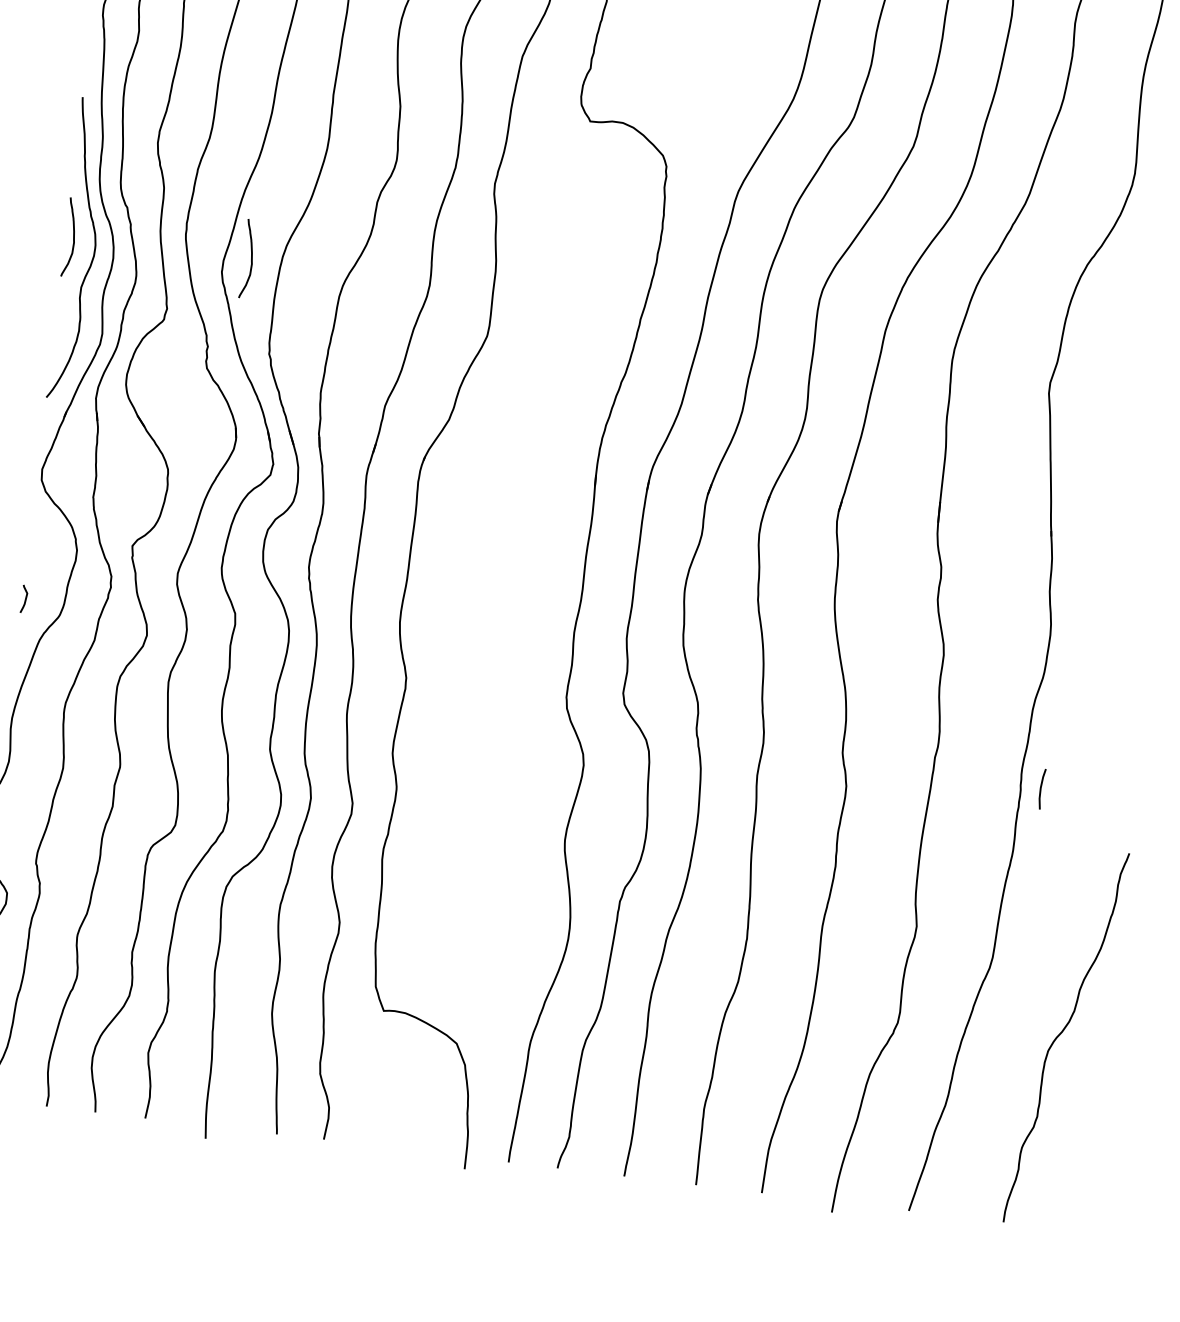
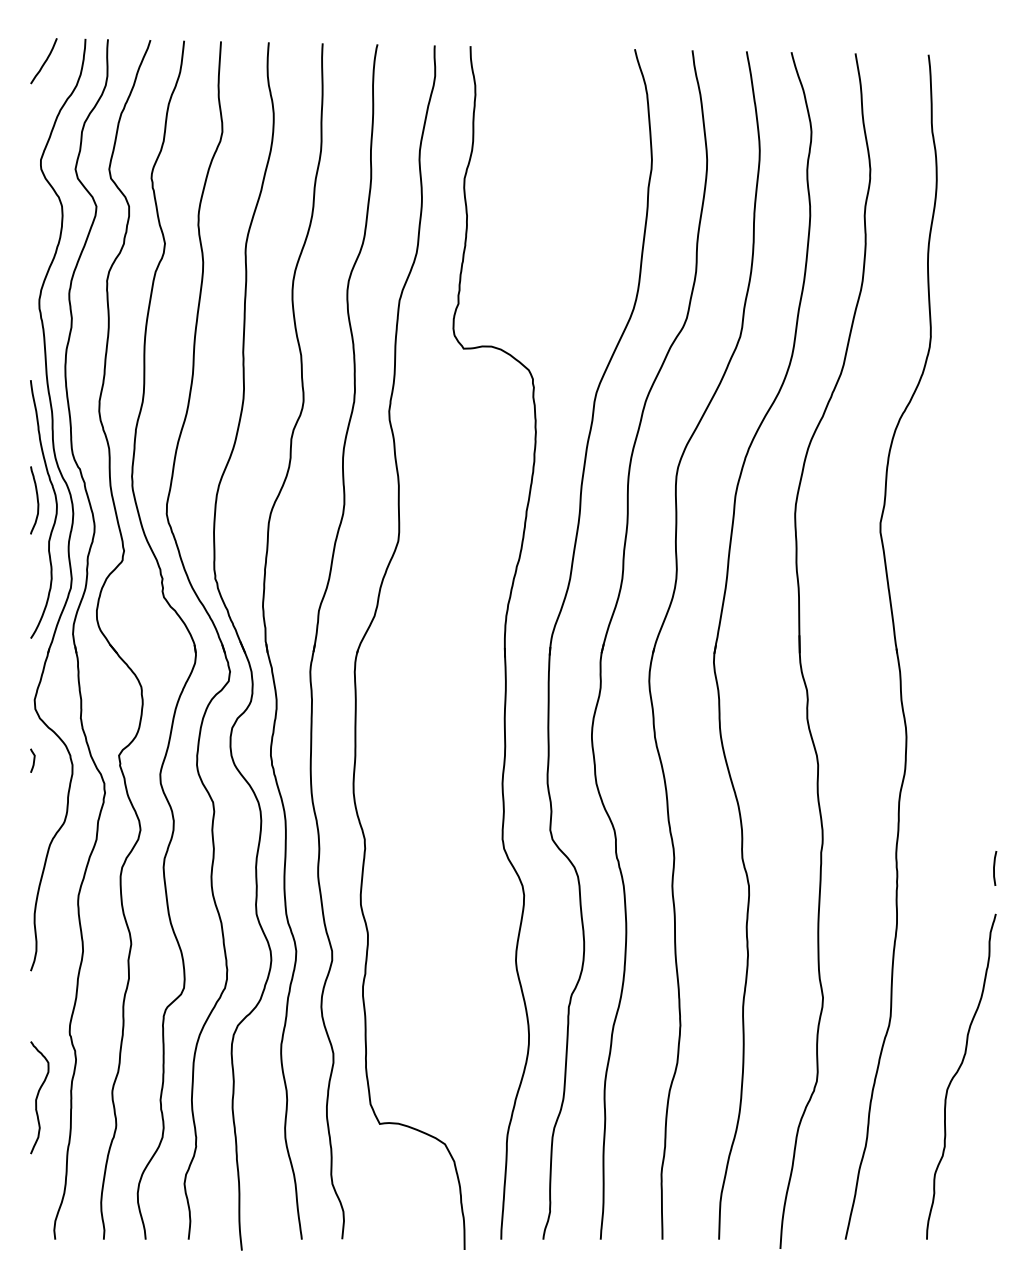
curve: (250, 258) -> (189, 499), removed
curve: (25, 598) -> (33, 760), moved
line: (1041, 789) -> (994, 868), moved

